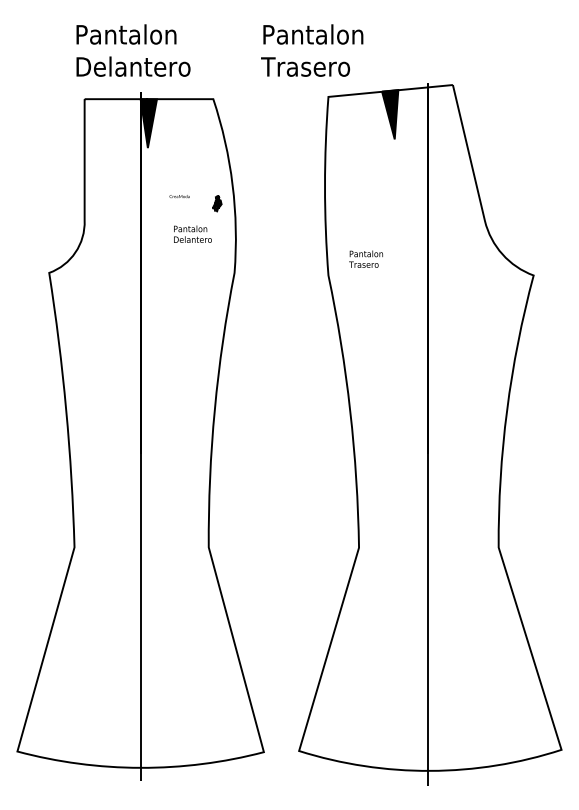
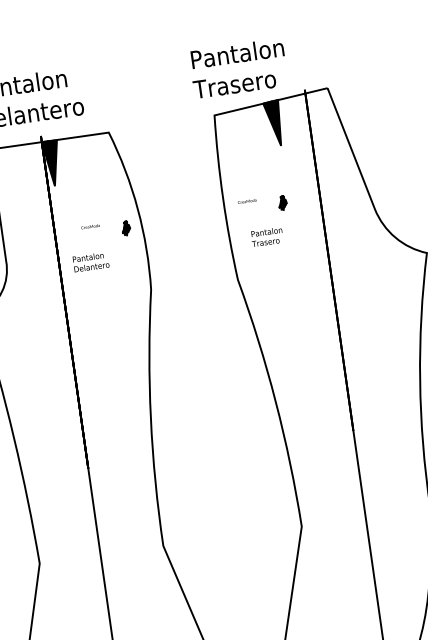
text: (312, 50) -> (238, 68), moved
part: (360, 194) -> (256, 201), added
text: (192, 233) -> (90, 261), moved
text: (365, 258) -> (266, 236), moved

